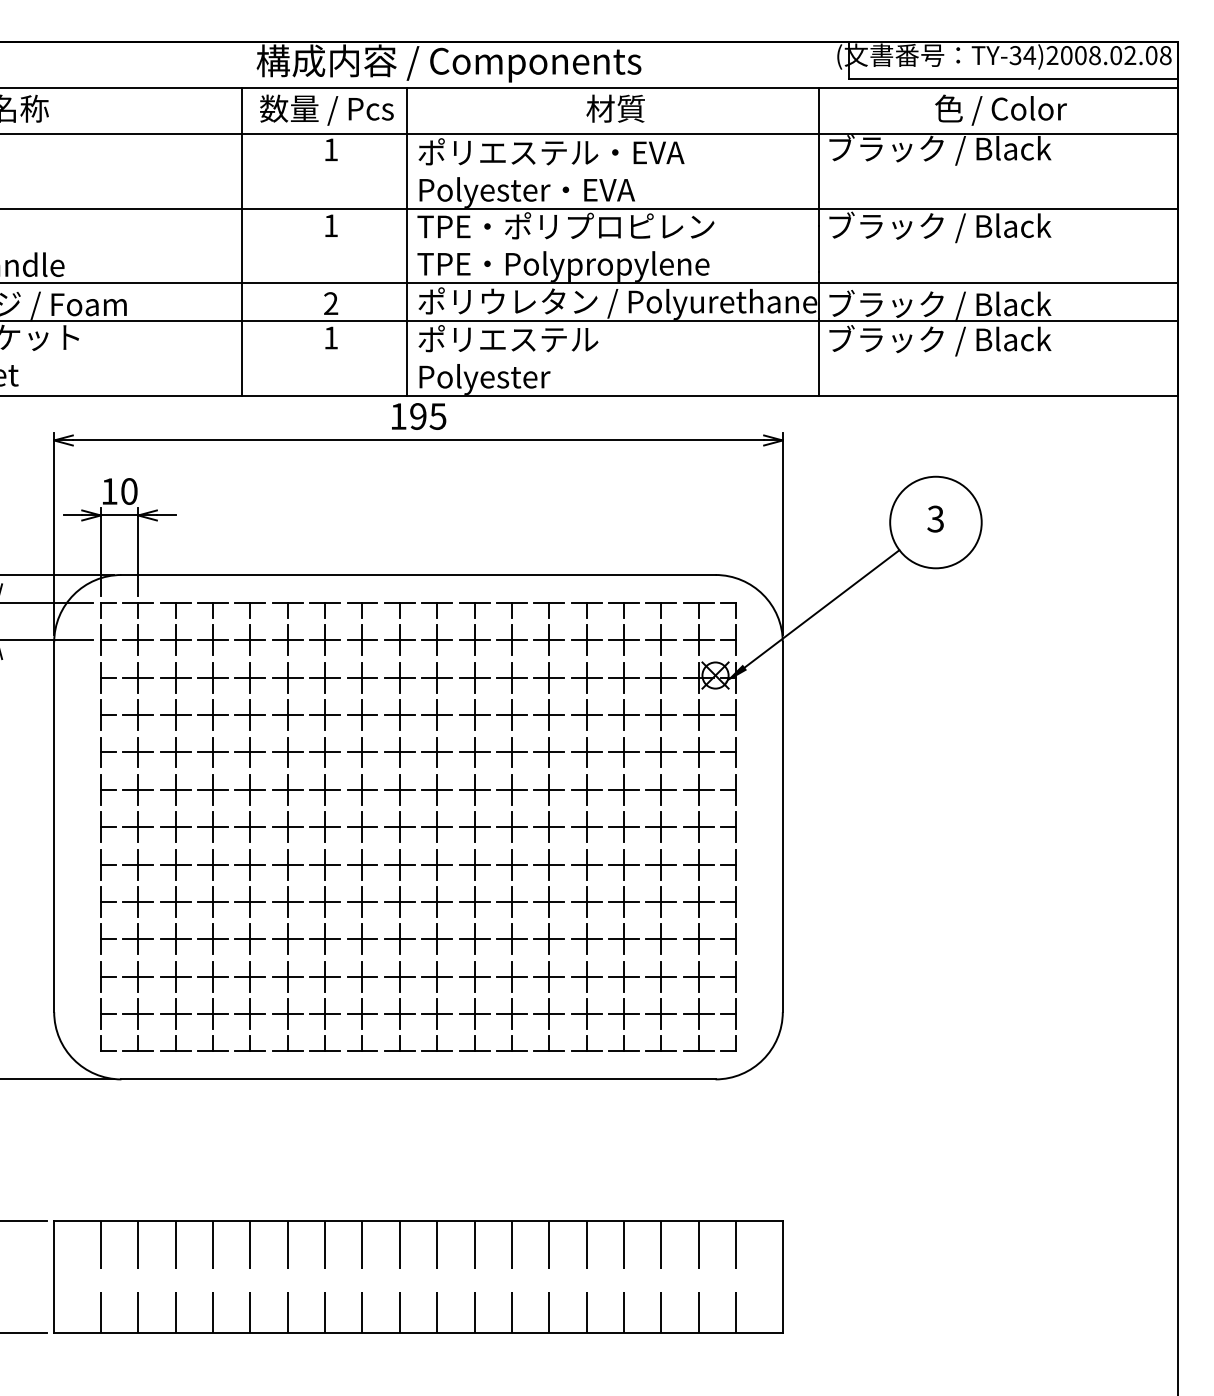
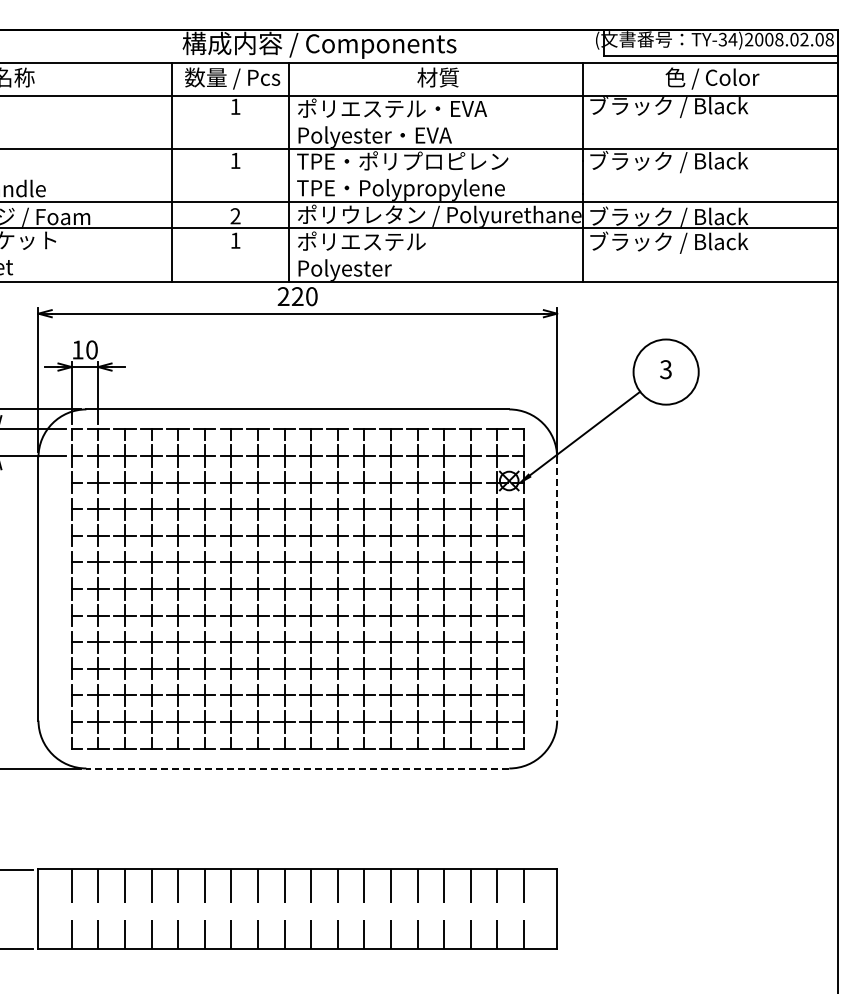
text: (418, 416) -> (297, 296), 195 -> 220
line: (783, 826) -> (557, 588), solid -> dashed
line: (418, 1079) -> (297, 768), solid -> dashed

